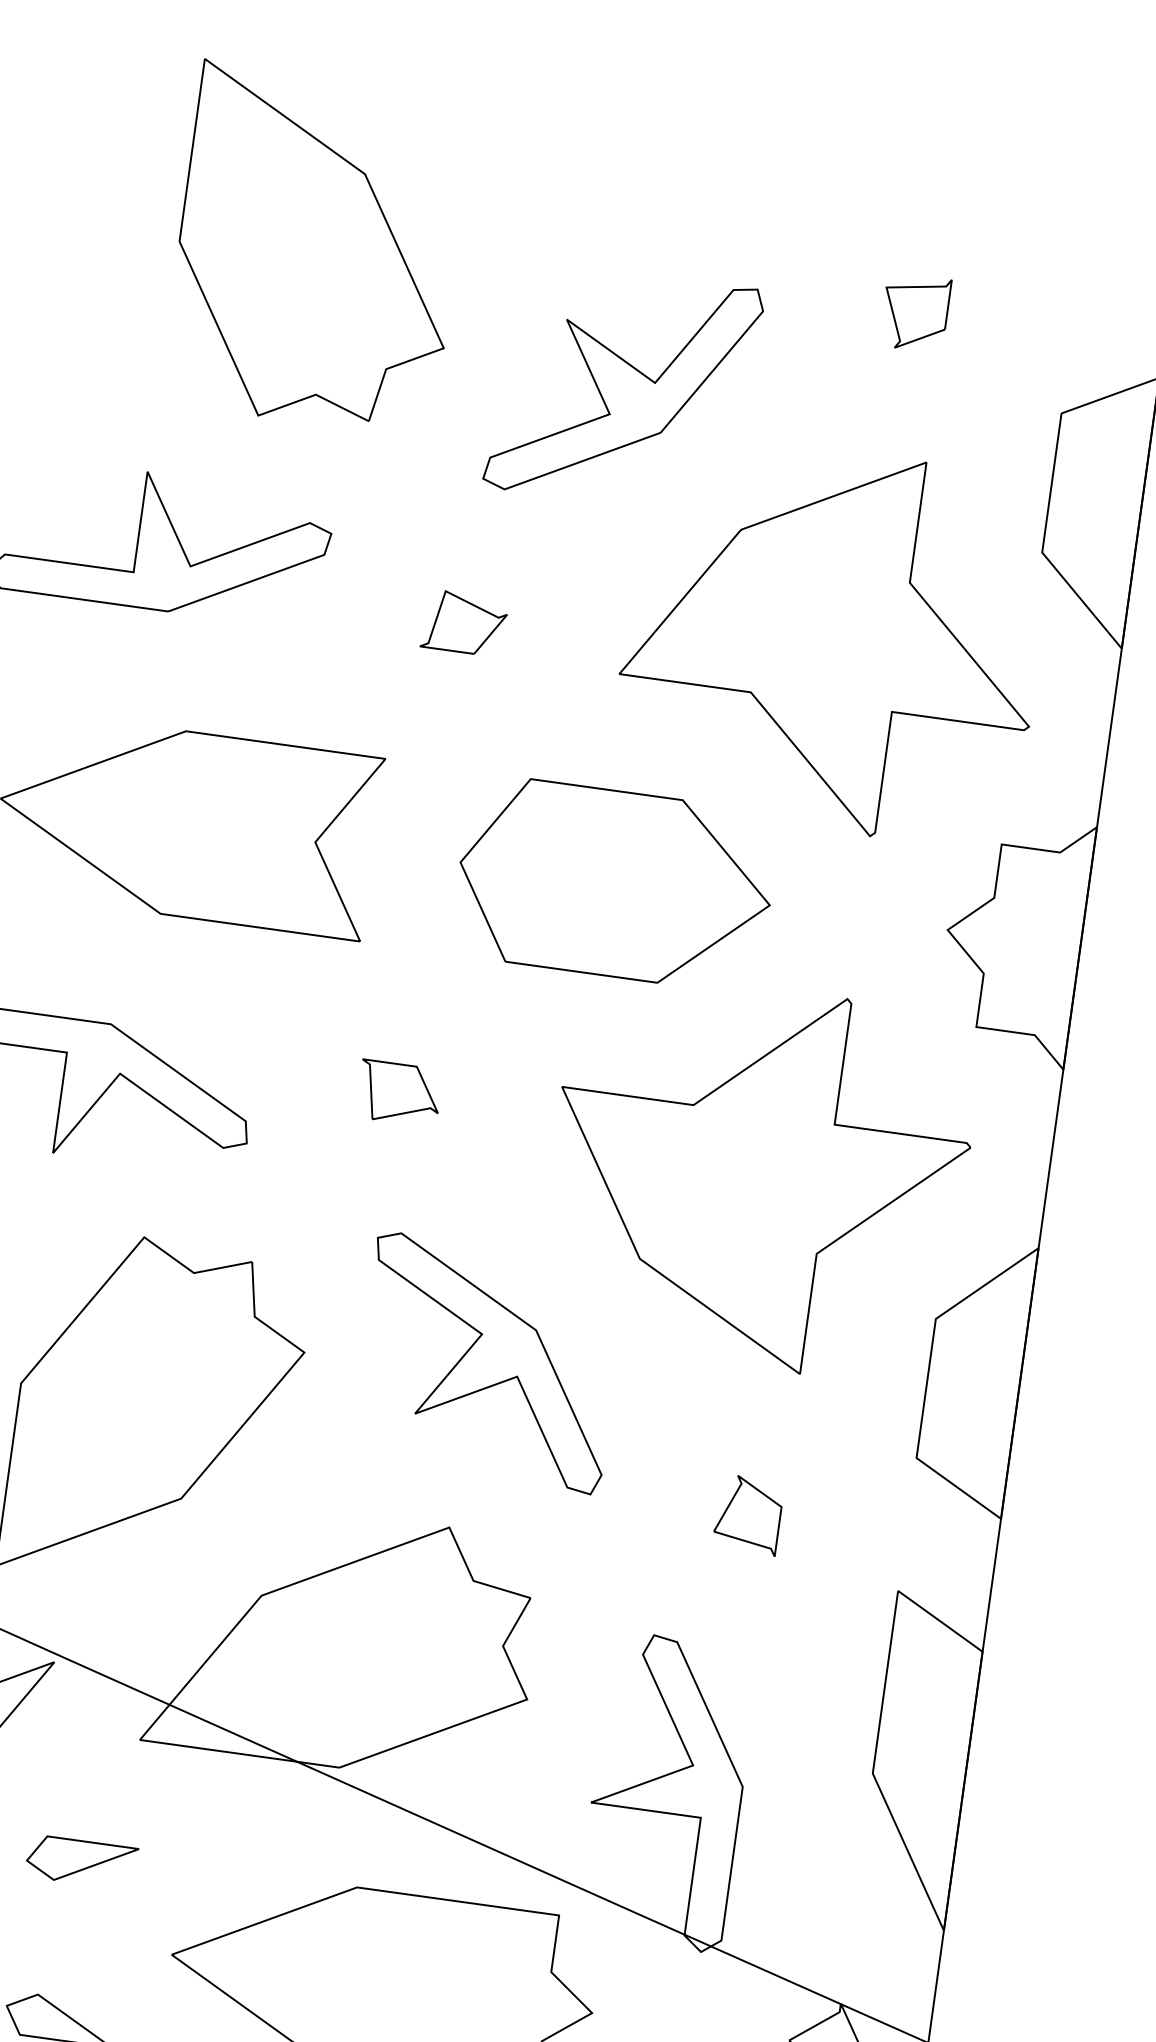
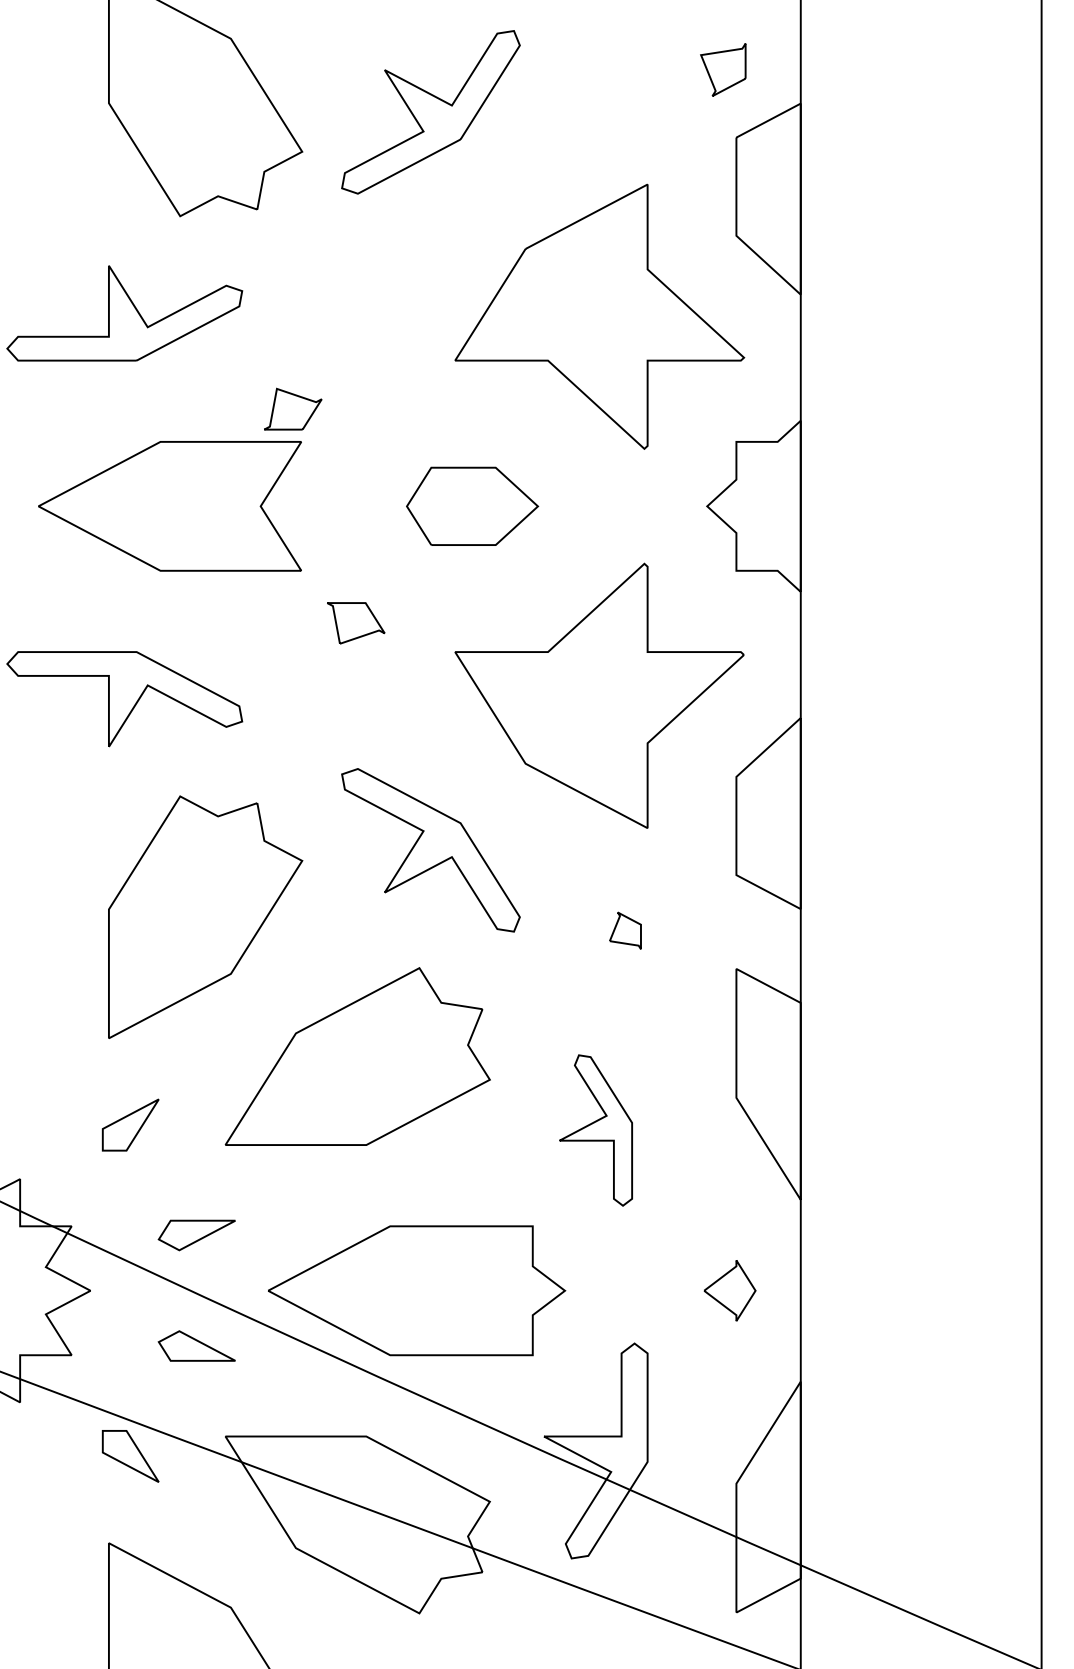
part: (915, 312) -> (723, 69), moved
part: (623, 388) -> (430, 112), moved
part: (465, 622) -> (293, 408), moved
part: (615, 884) -> (472, 506), size x0.6
part: (399, 1093) -> (356, 623), moved
part: (748, 1514) -> (625, 930), size x0.7
part: (666, 1792) -> (595, 1130), size x0.7

